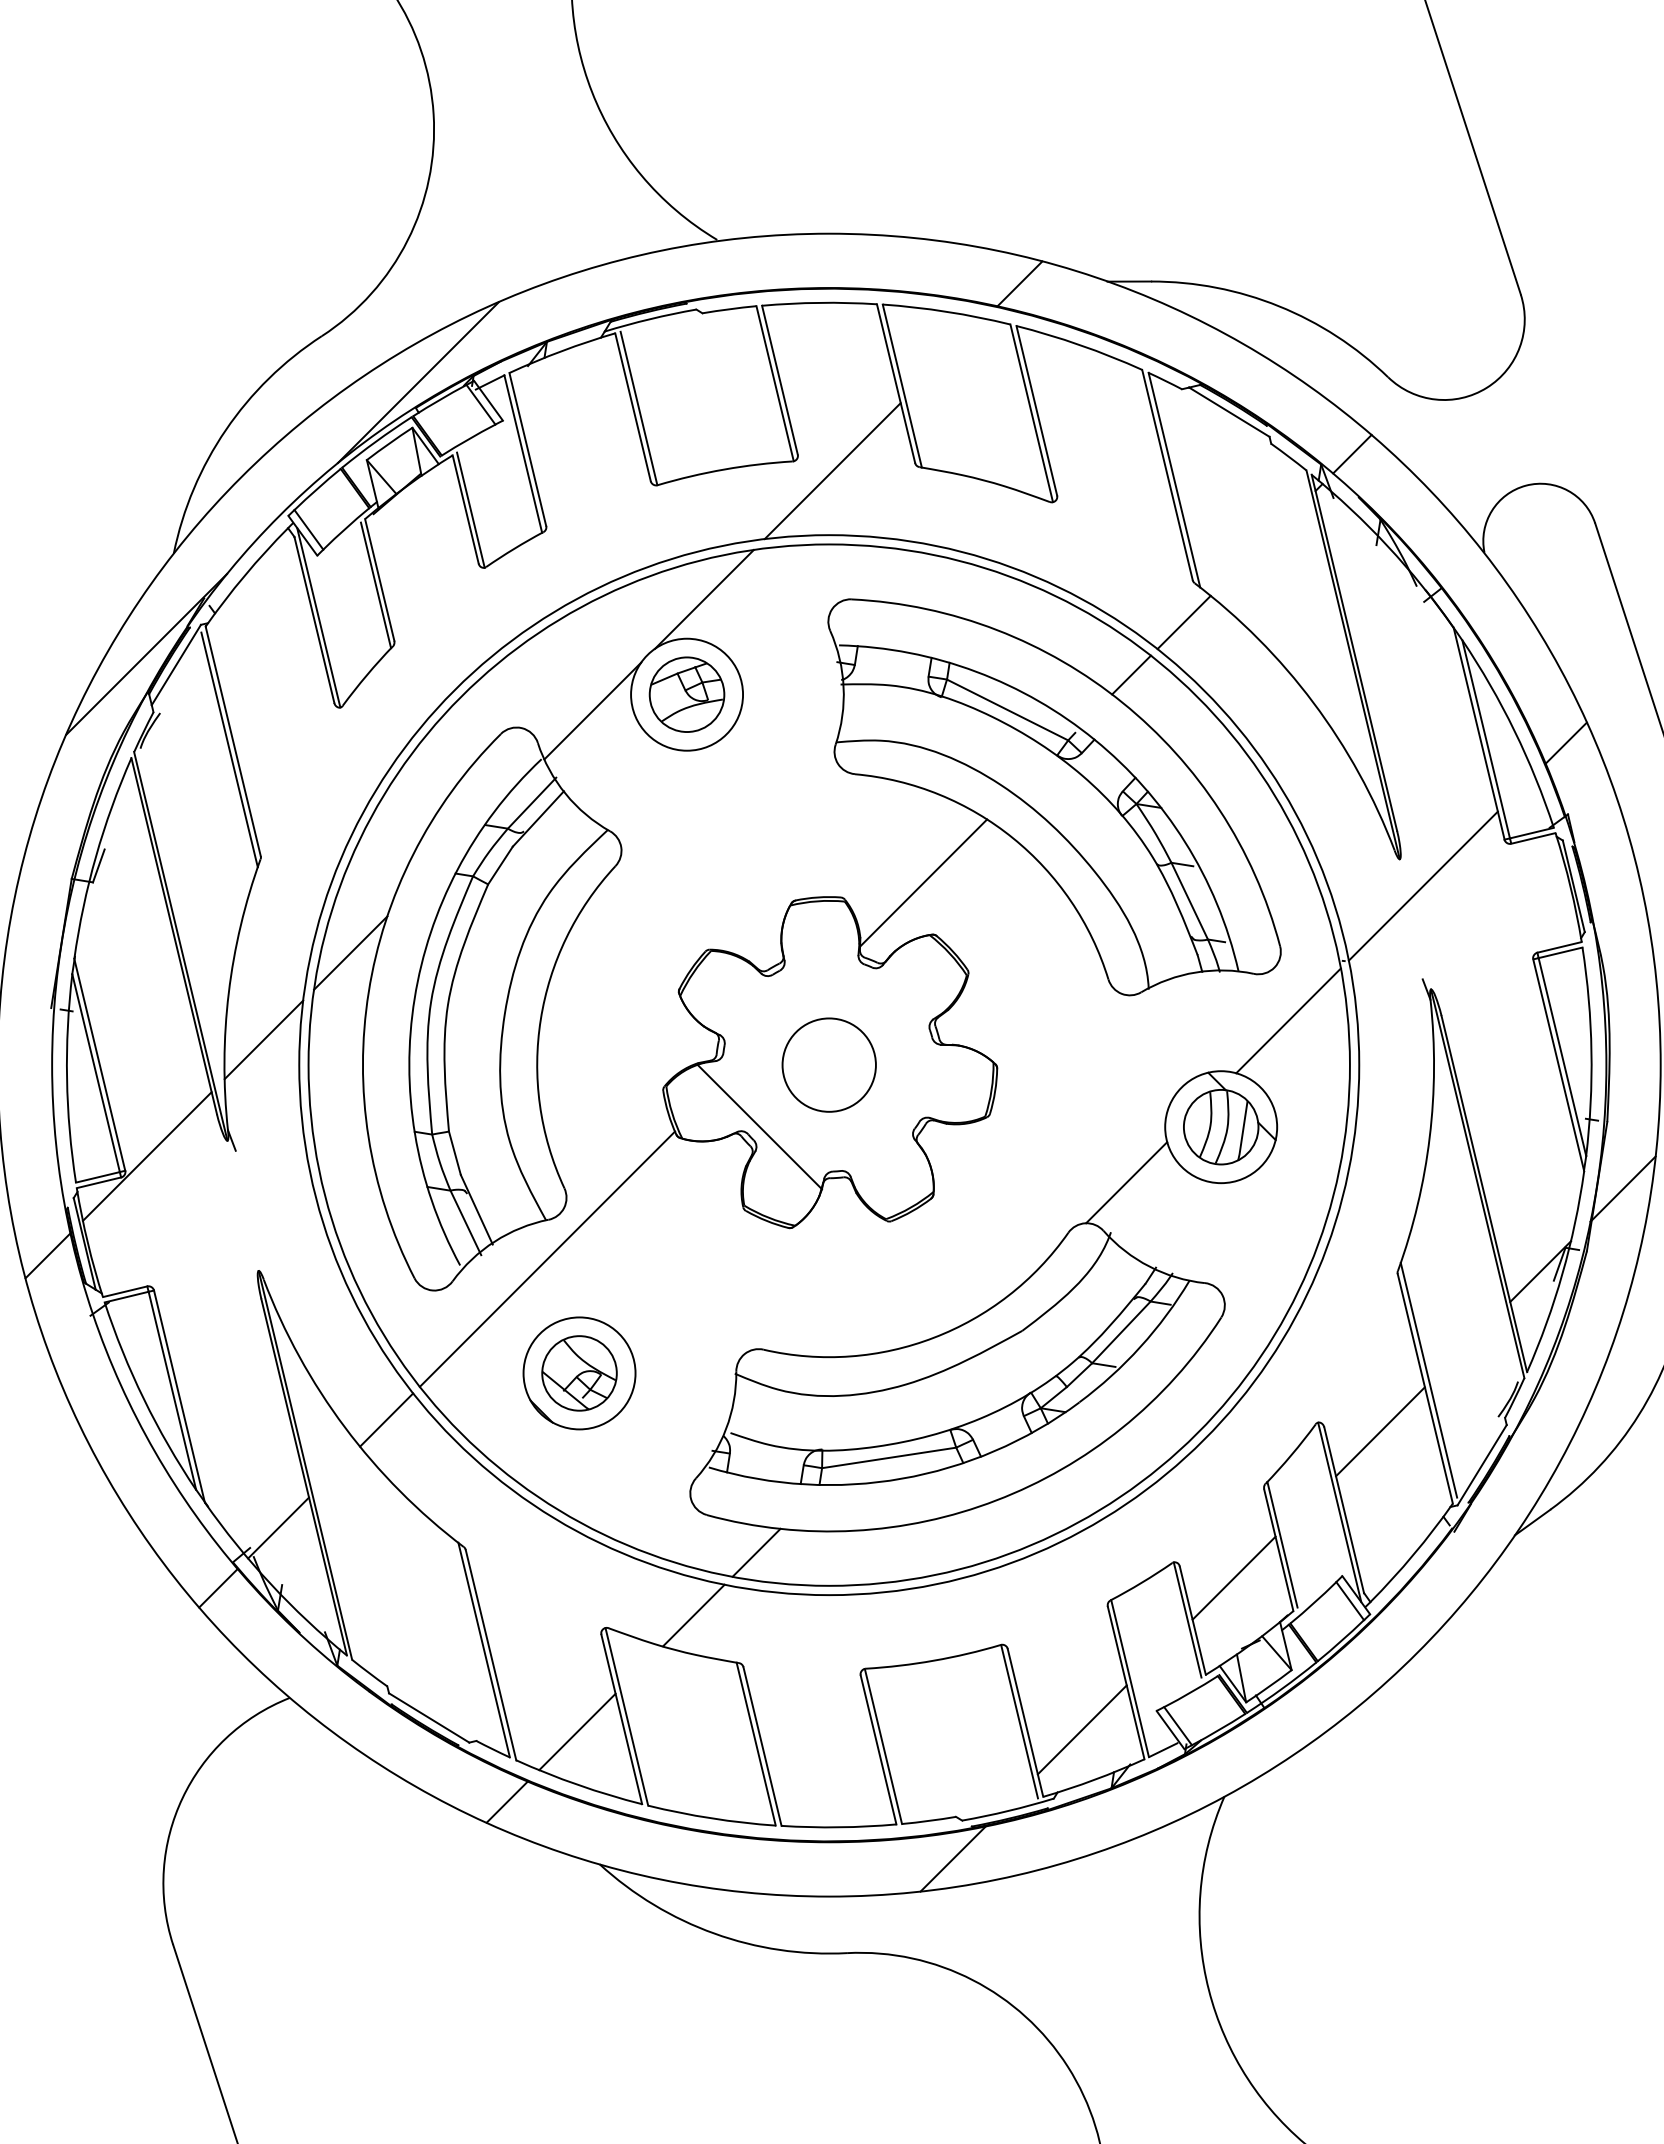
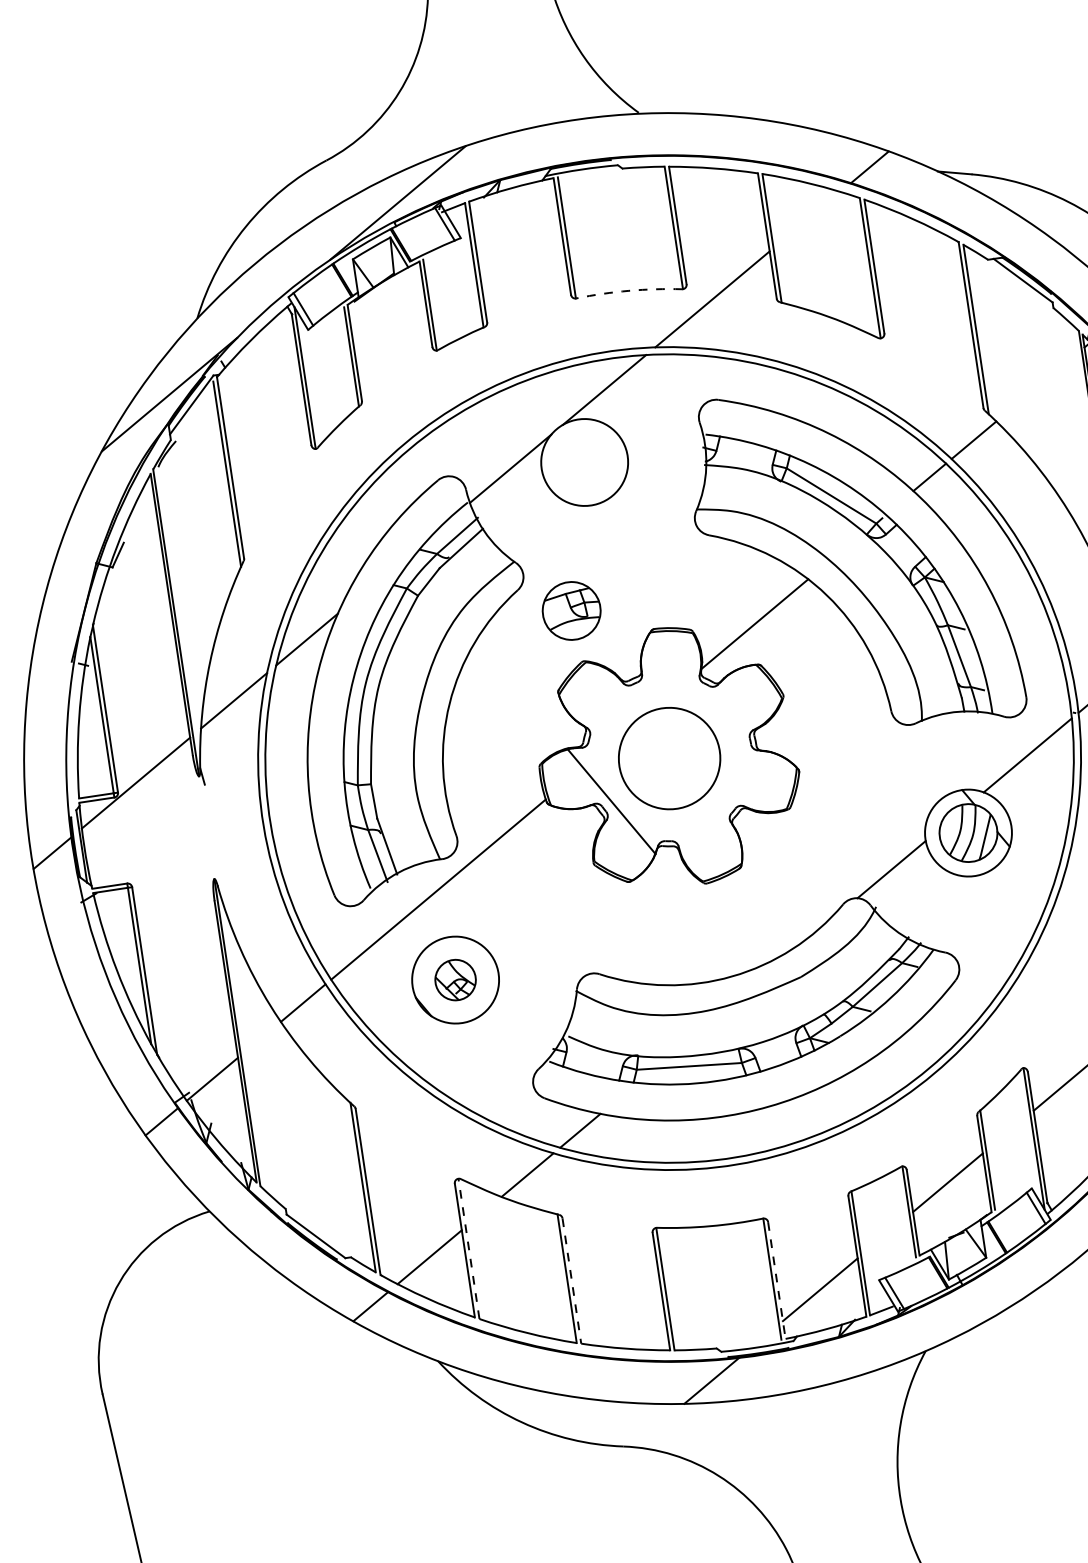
arc: (724, 469) -> (628, 290), solid -> dashed
part: (686, 694) -> (571, 610), moved
circle: (828, 1064) -> (669, 758), size x1.4
part: (579, 1373) -> (455, 980), size x0.7
line: (626, 1716) -> (468, 1248), solid -> dashed
line: (1025, 1723) -> (776, 1280), solid -> dashed
line: (762, 1746) -> (571, 1280), solid -> dashed

